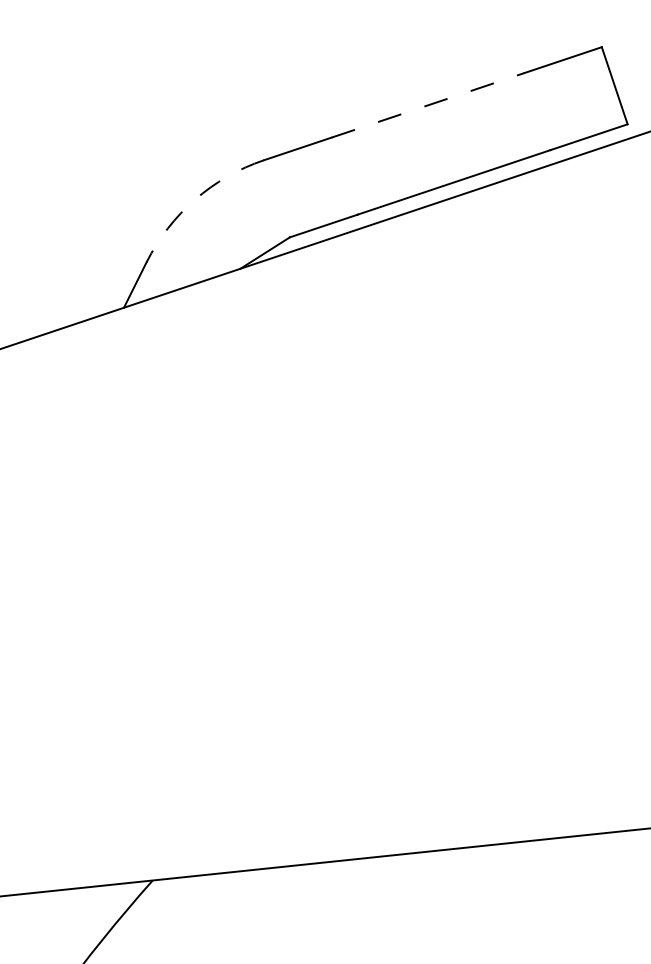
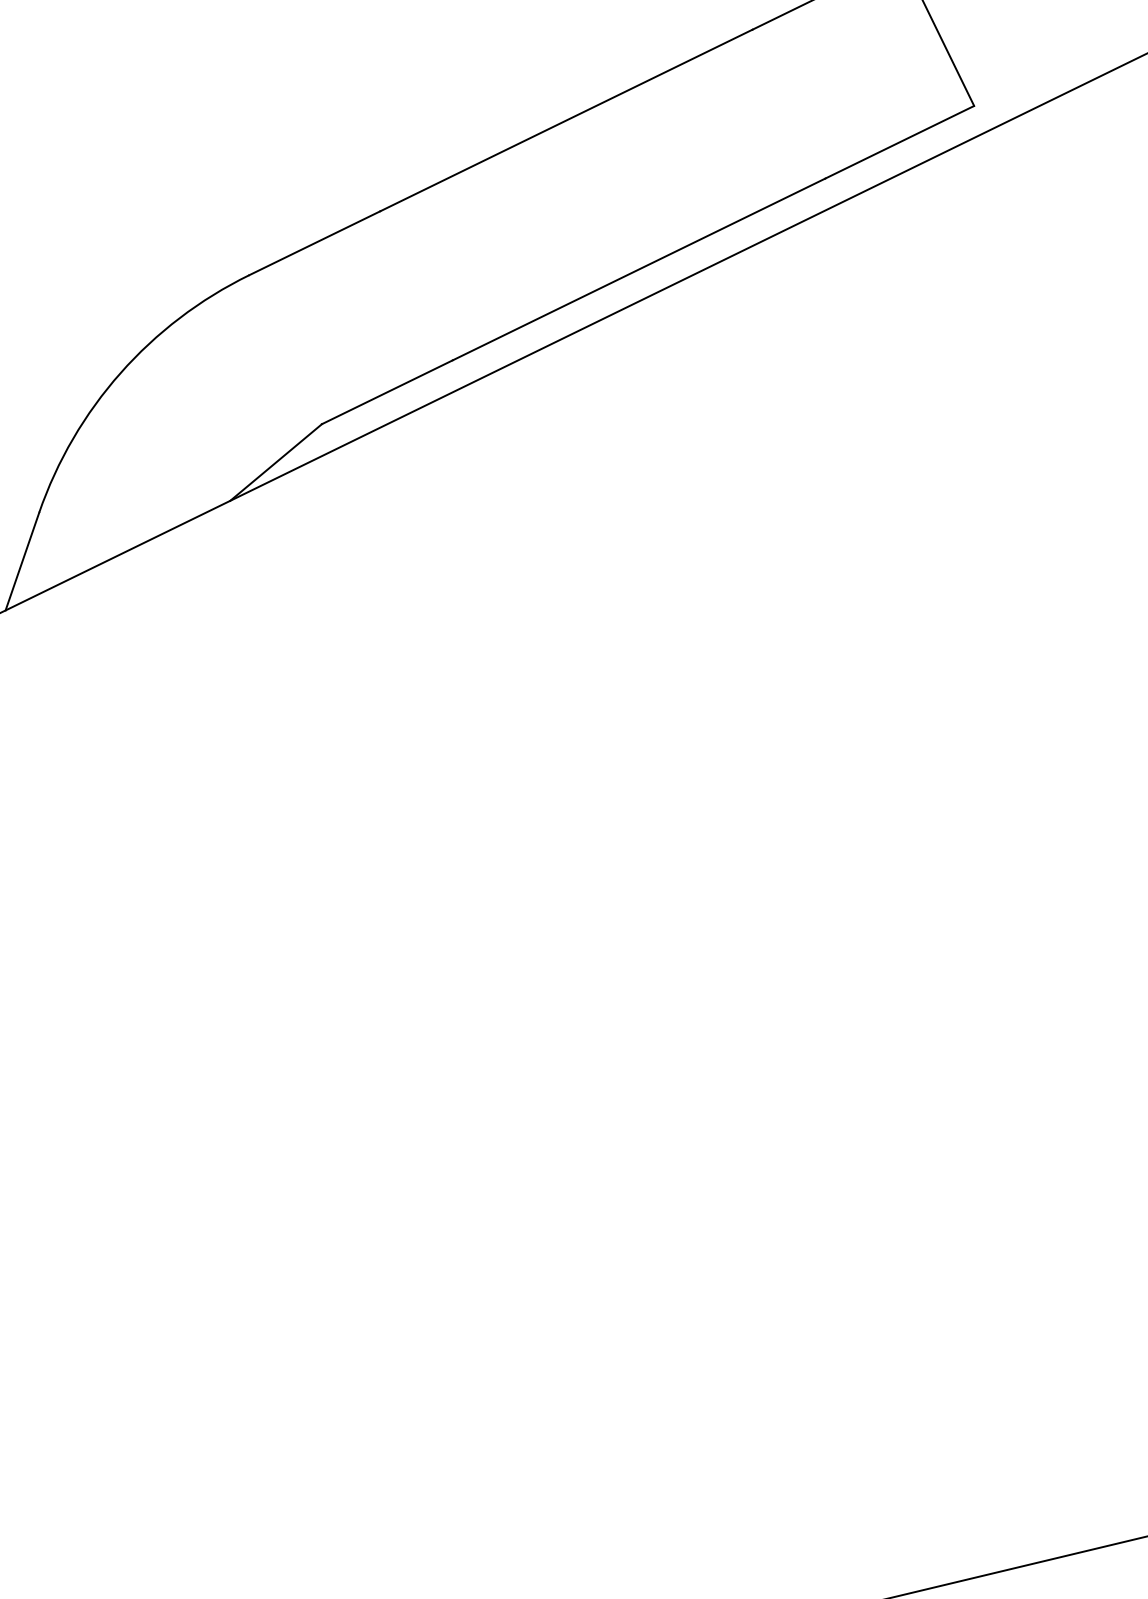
line: (428, 105) -> (566, 120), dashed -> solid
arc: (195, 199) -> (121, 372), dashed -> solid

